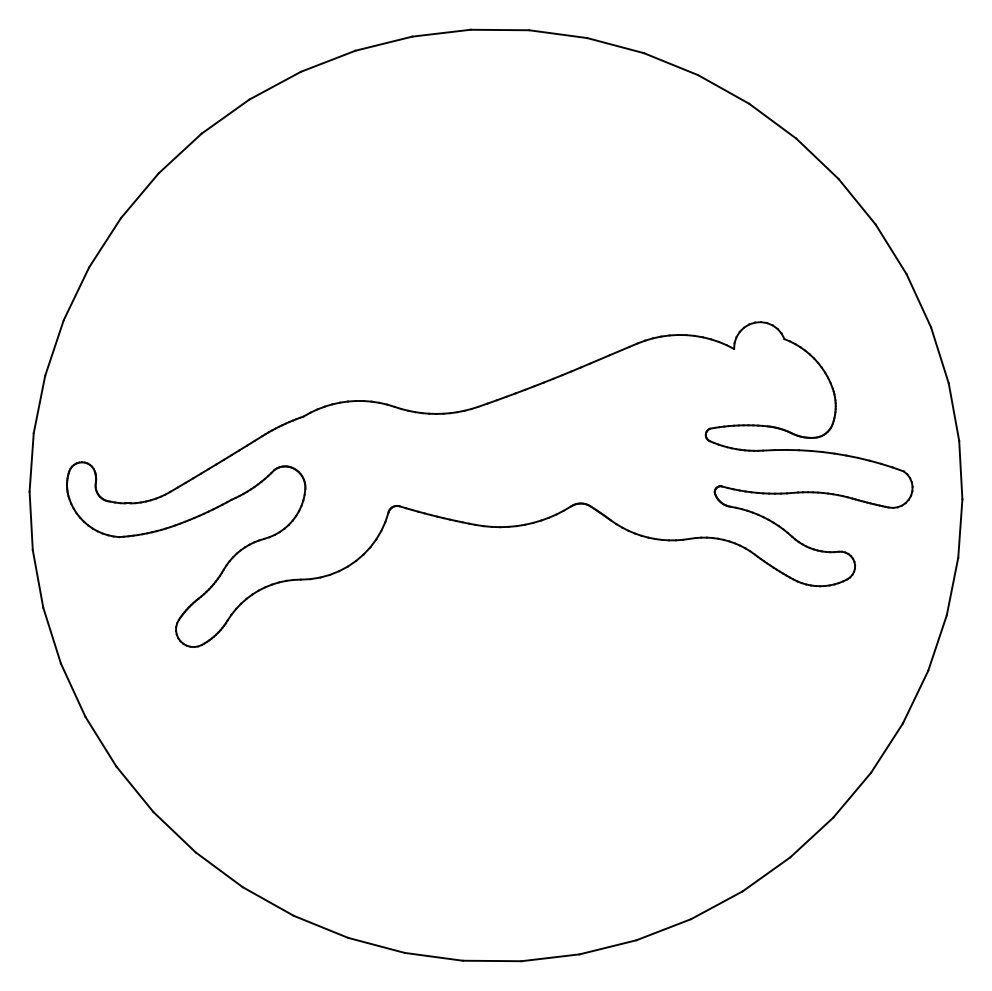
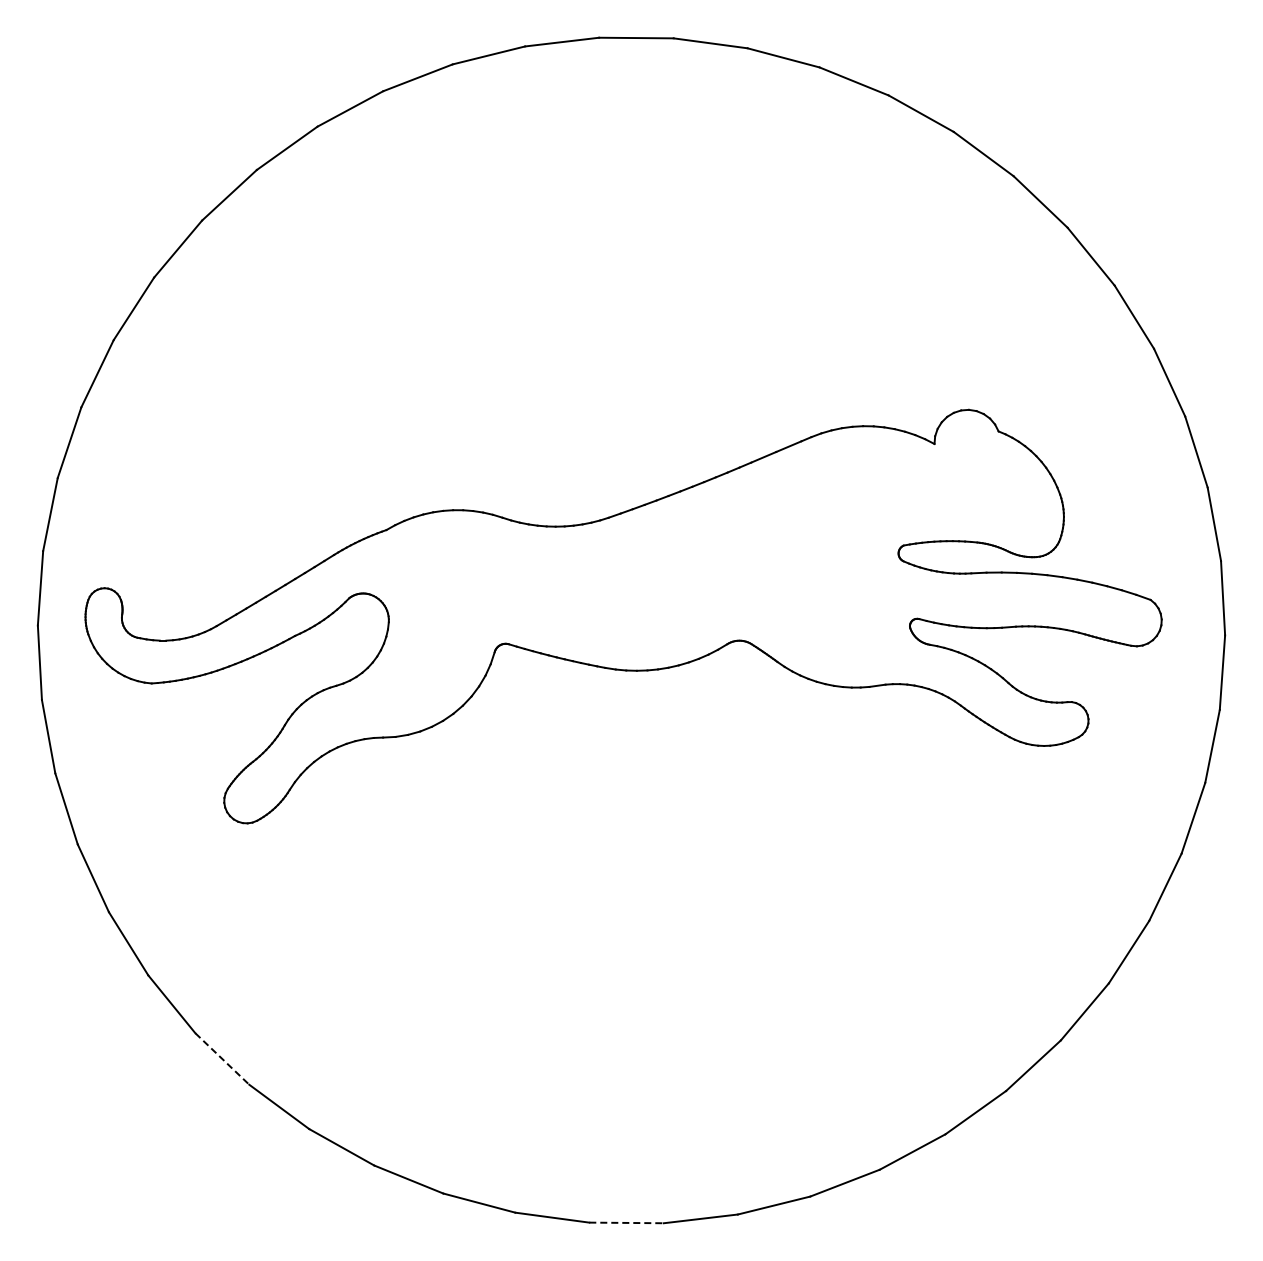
line: (174, 832) -> (222, 1059), solid -> dashed
line: (492, 960) -> (627, 1222), solid -> dashed

